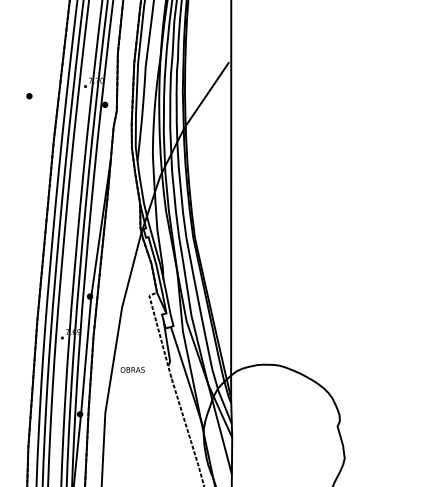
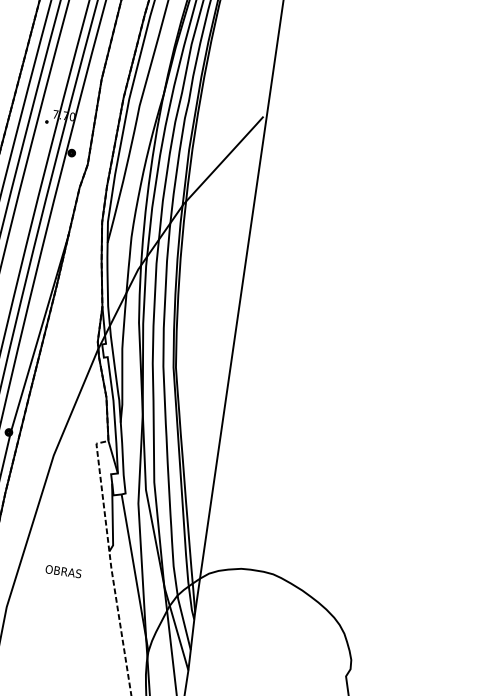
text: (132, 369) -> (63, 570), moved

